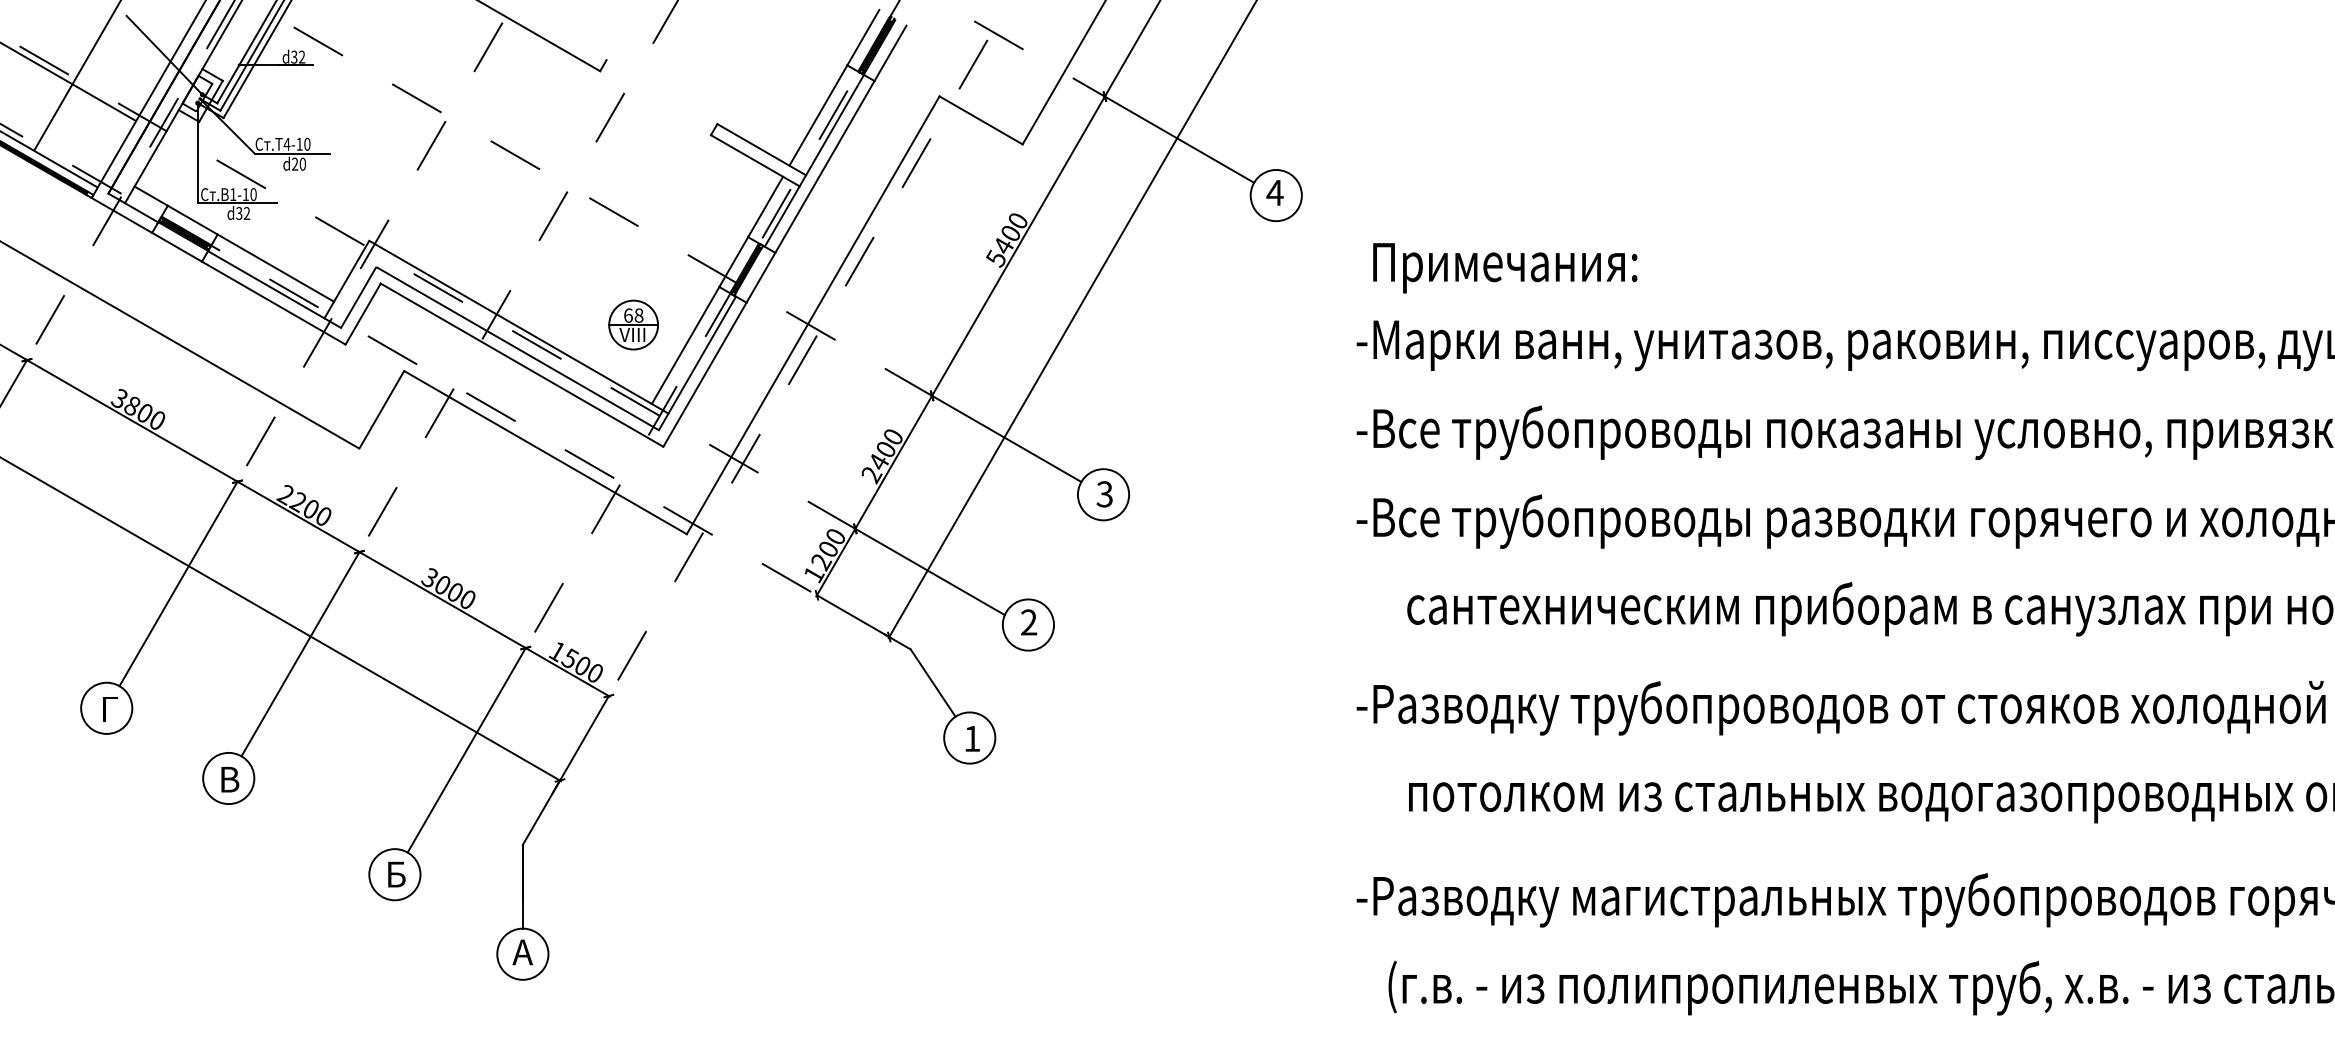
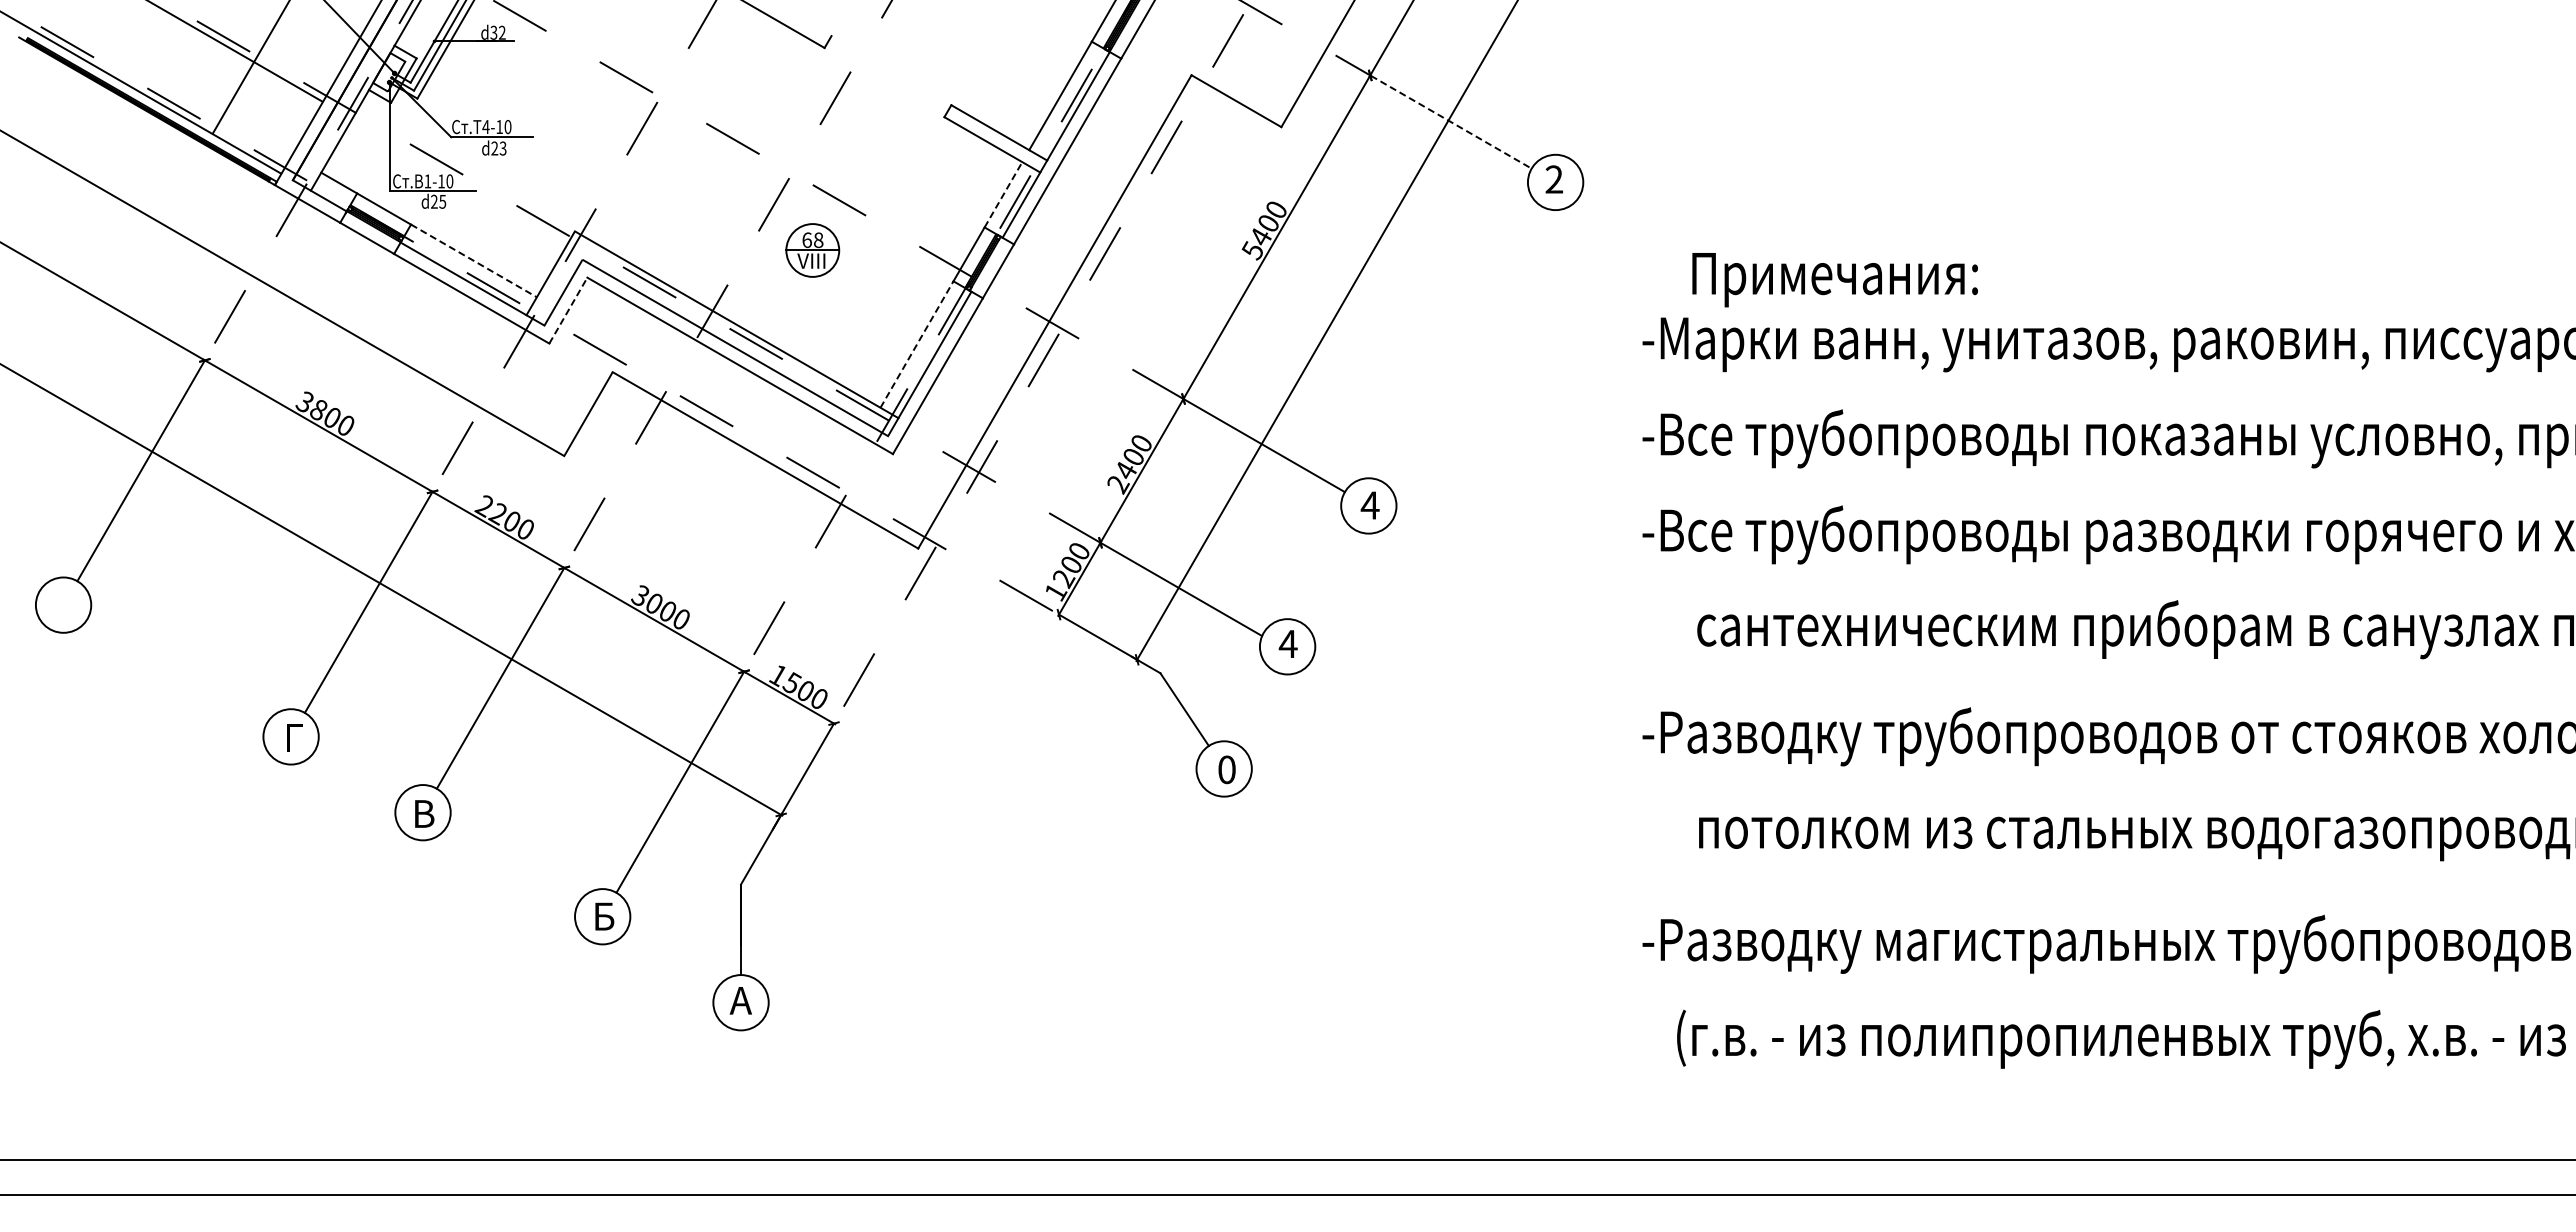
line: (1179, 140) -> (1451, 122), solid -> dashed
text: (302, 164) -> (502, 148), d20 -> d23
text: (1274, 192) -> (1553, 179), 4 -> 2
line: (765, 206) -> (1003, 194), solid -> dashed
text: (243, 213) -> (438, 201), d32 -> d25
line: (275, 267) -> (473, 260), solid -> dashed
text: (1504, 268) -> (1834, 280), moved
line: (363, 313) -> (568, 310), solid -> dashed
part: (633, 325) -> (812, 250), moved
line: (686, 345) -> (917, 344), solid -> dashed
text: (1104, 494) -> (1369, 505), 3 -> 4
text: (1028, 621) -> (1287, 643), 2 -> 4
text: (971, 738) -> (1226, 769), 1 -> 0

